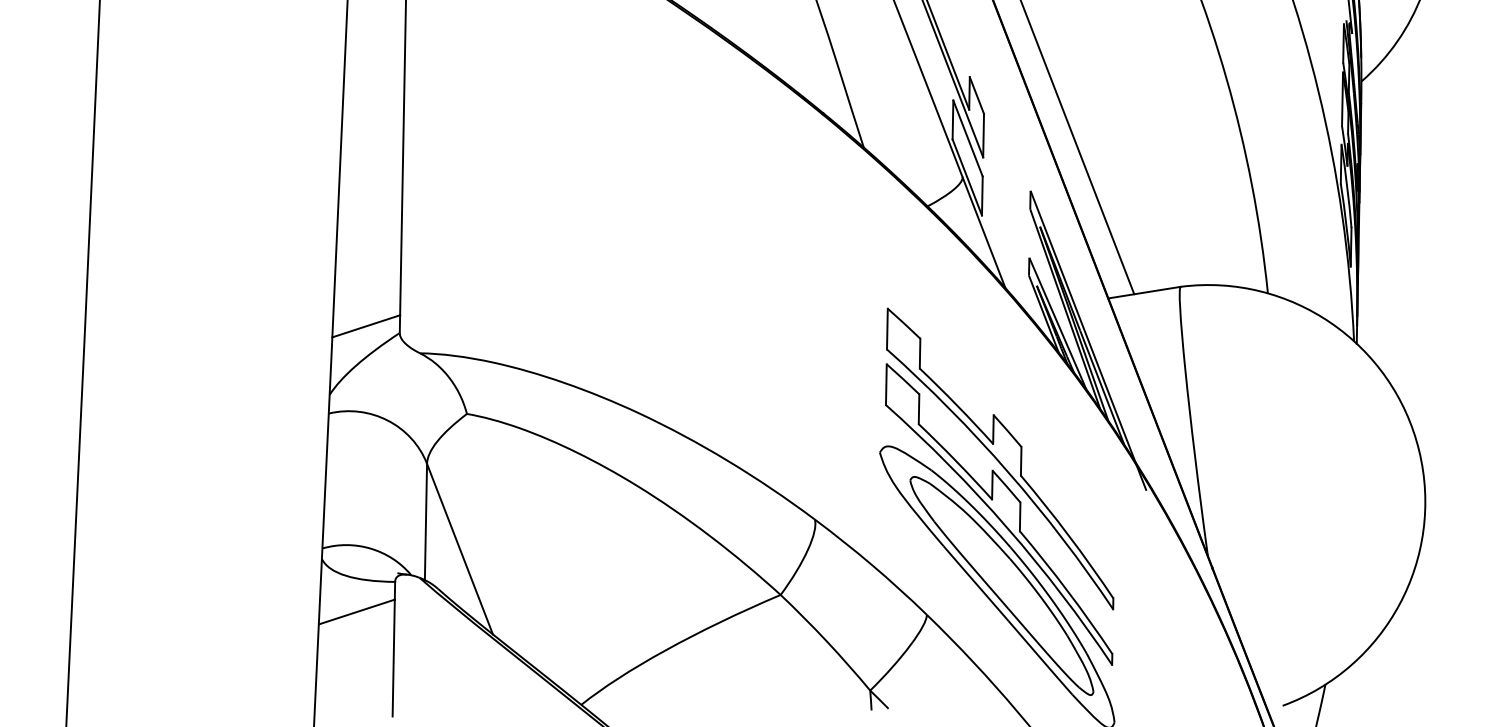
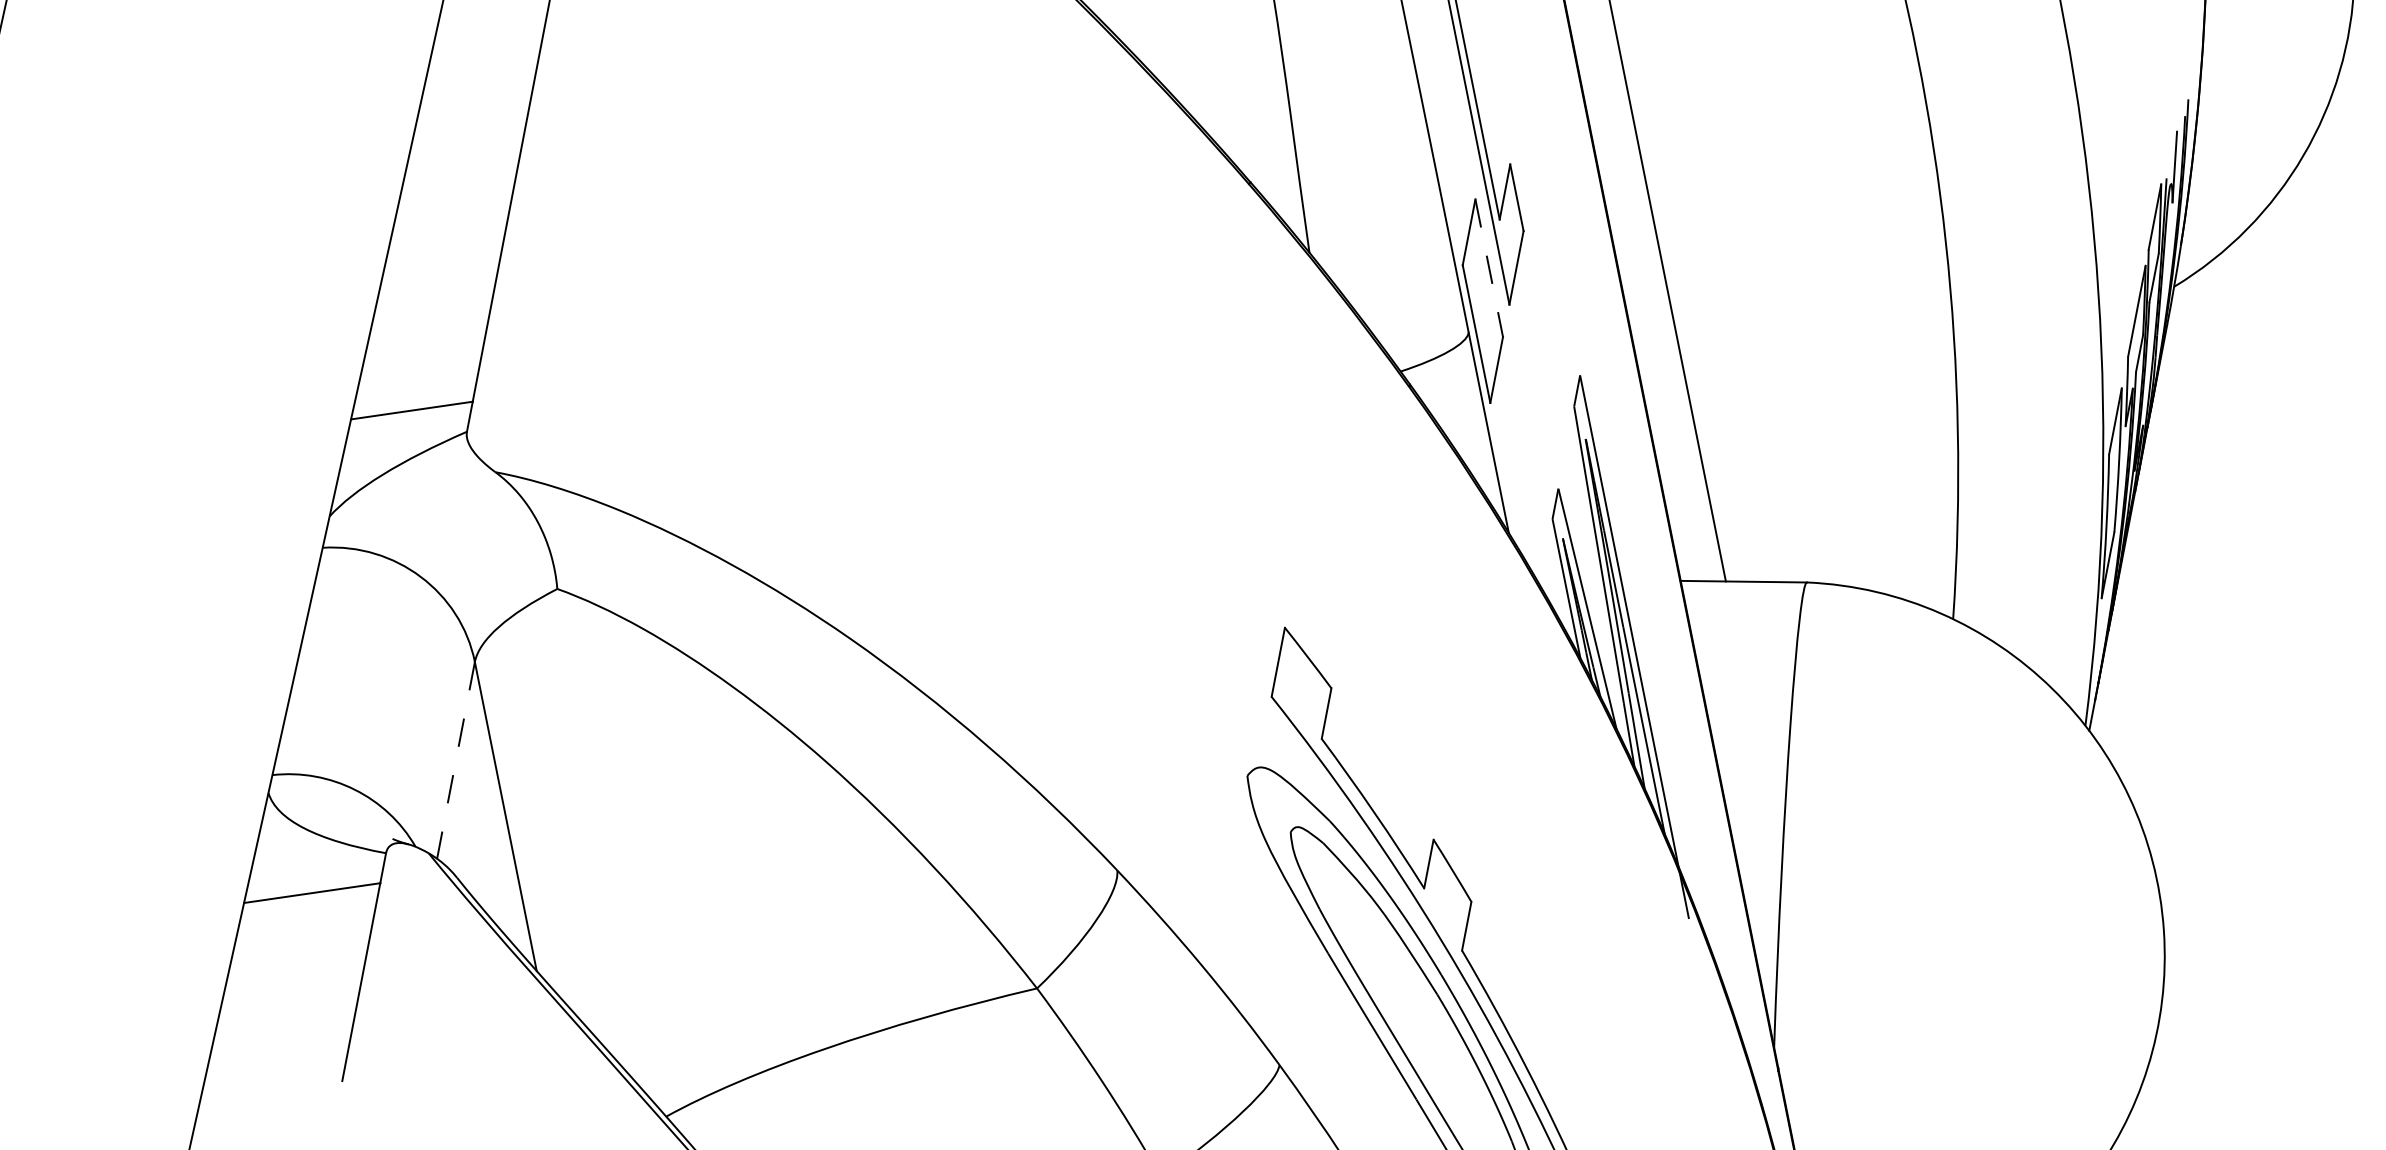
line: (968, 138) -> (1490, 268), solid -> dashed
part: (1000, 458) -> (1450, 821), removed
line: (425, 522) -> (455, 761), solid -> dashed

